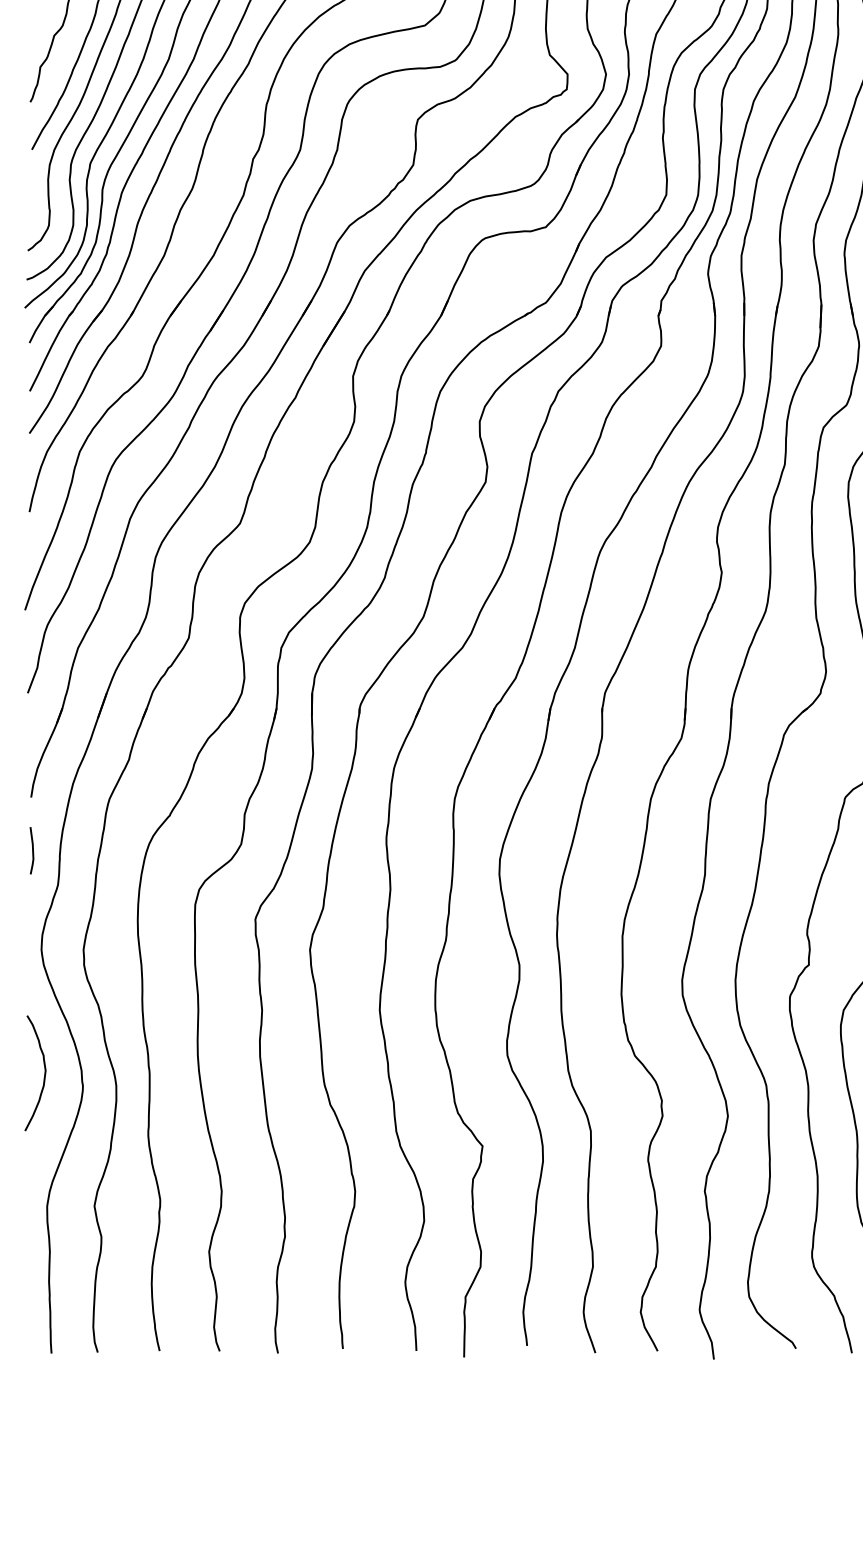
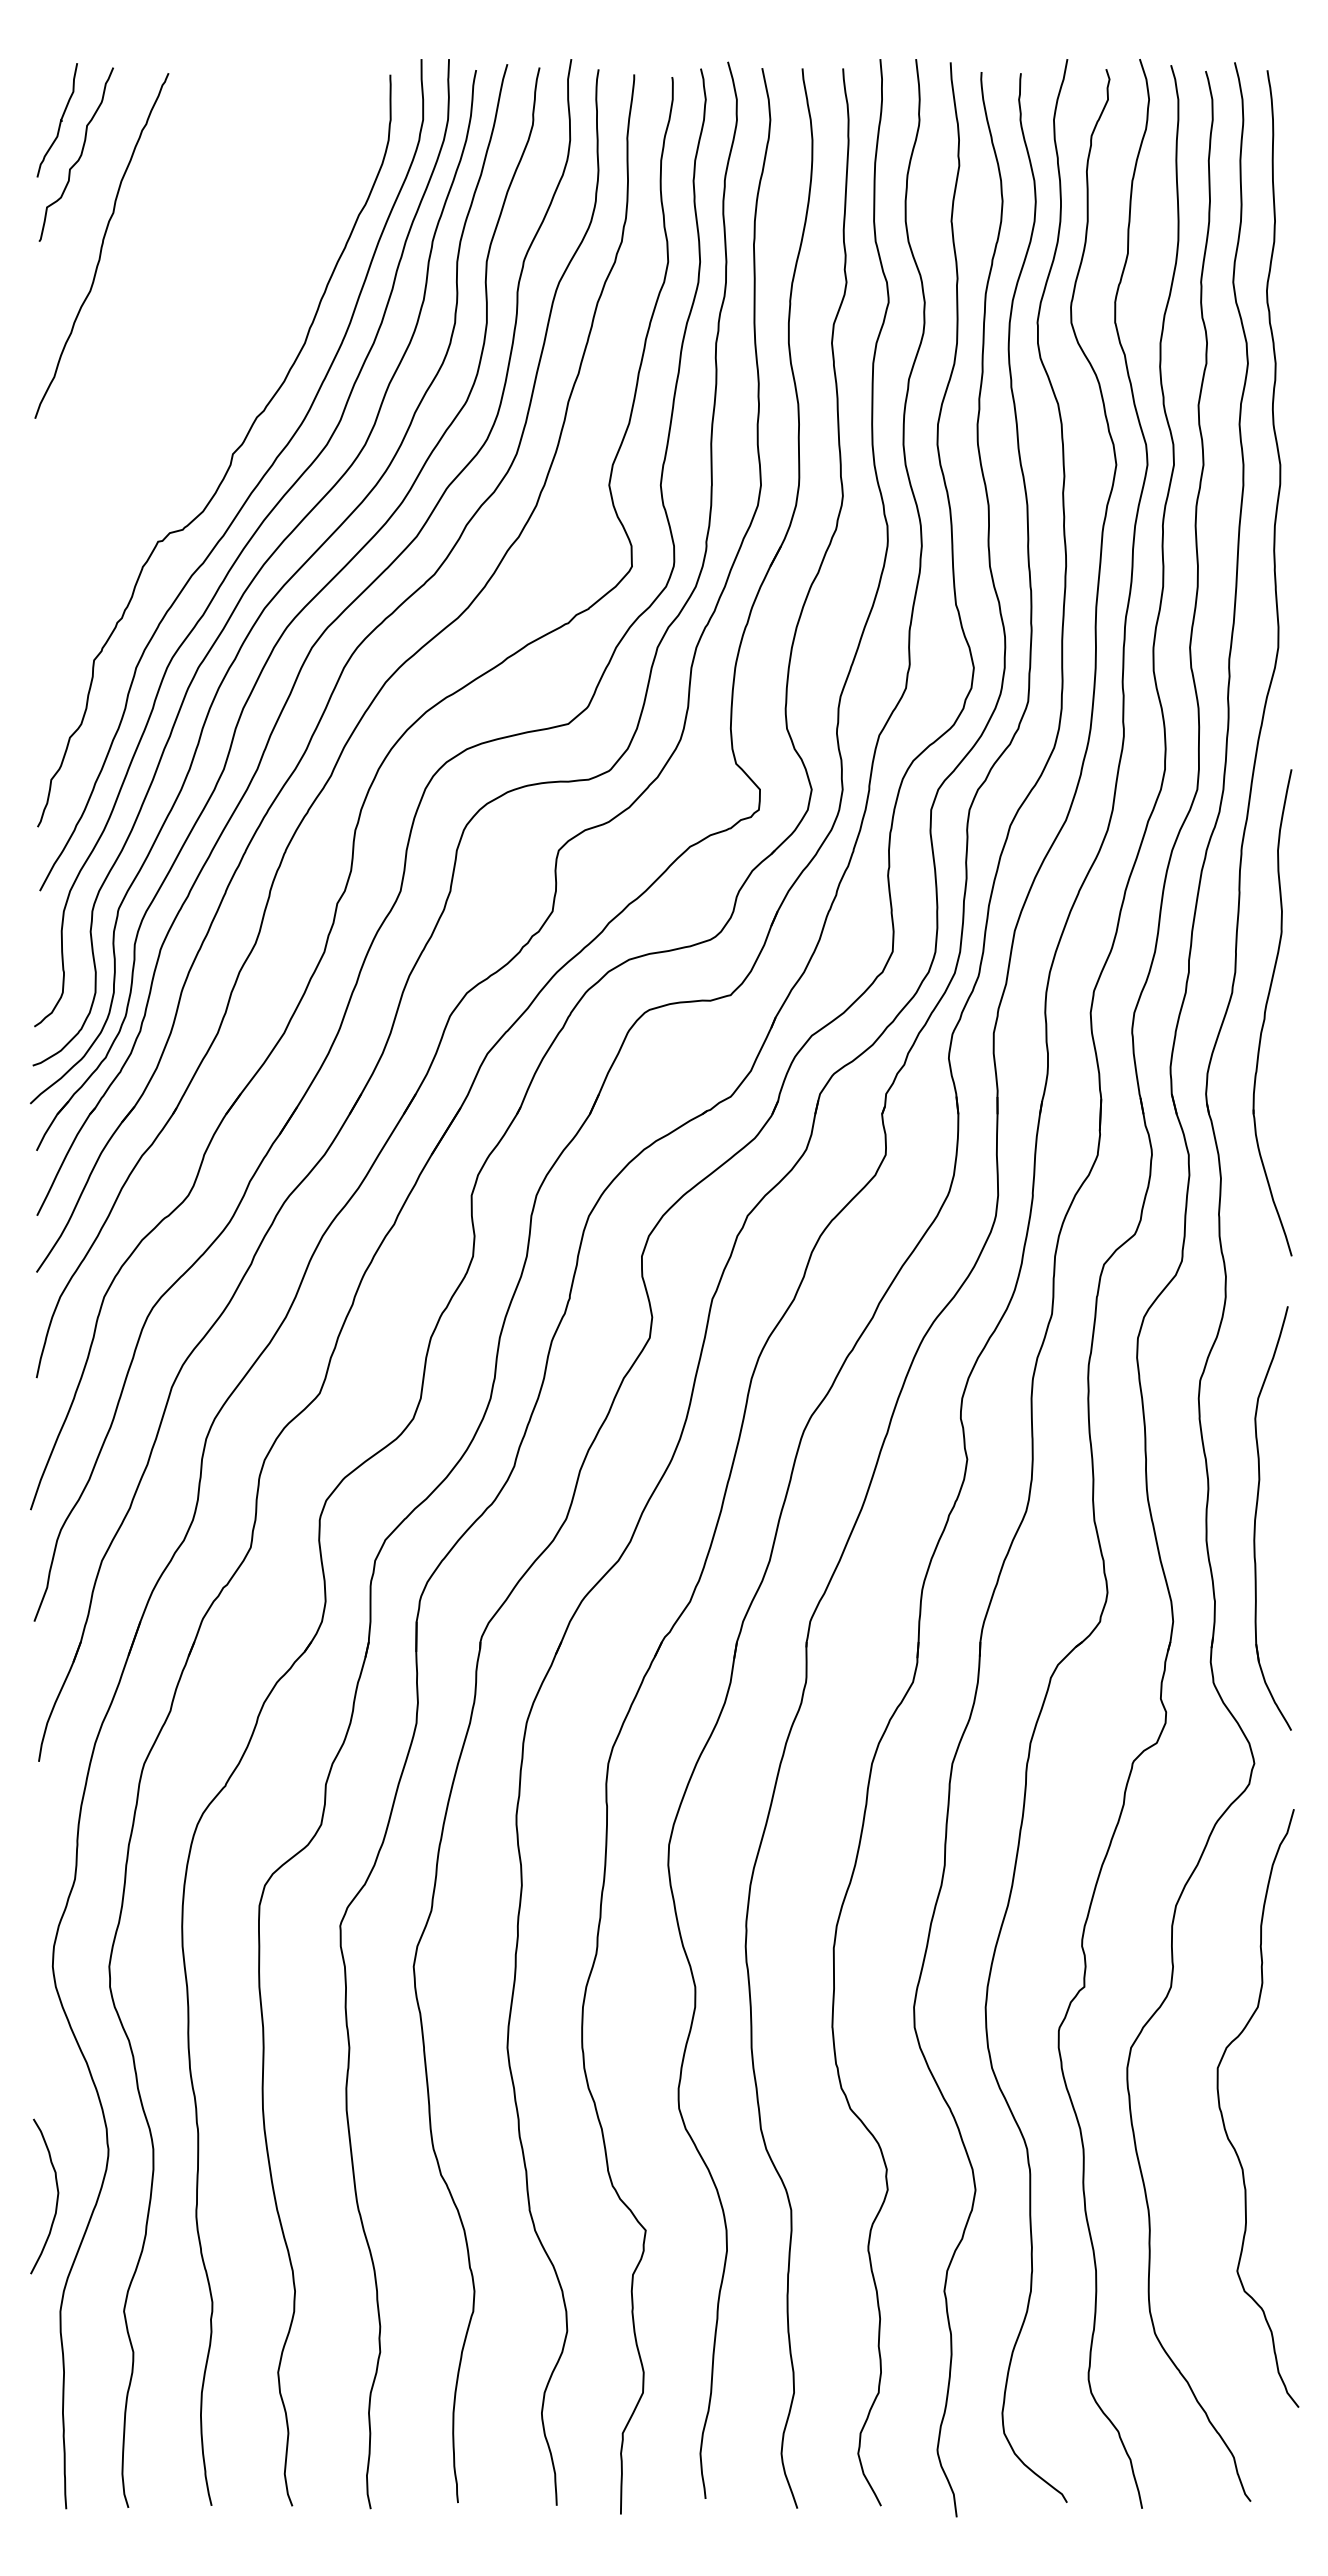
line: (32, 850) -> (40, 1833), removed
curve: (44, 1074) -> (56, 2197), moved

